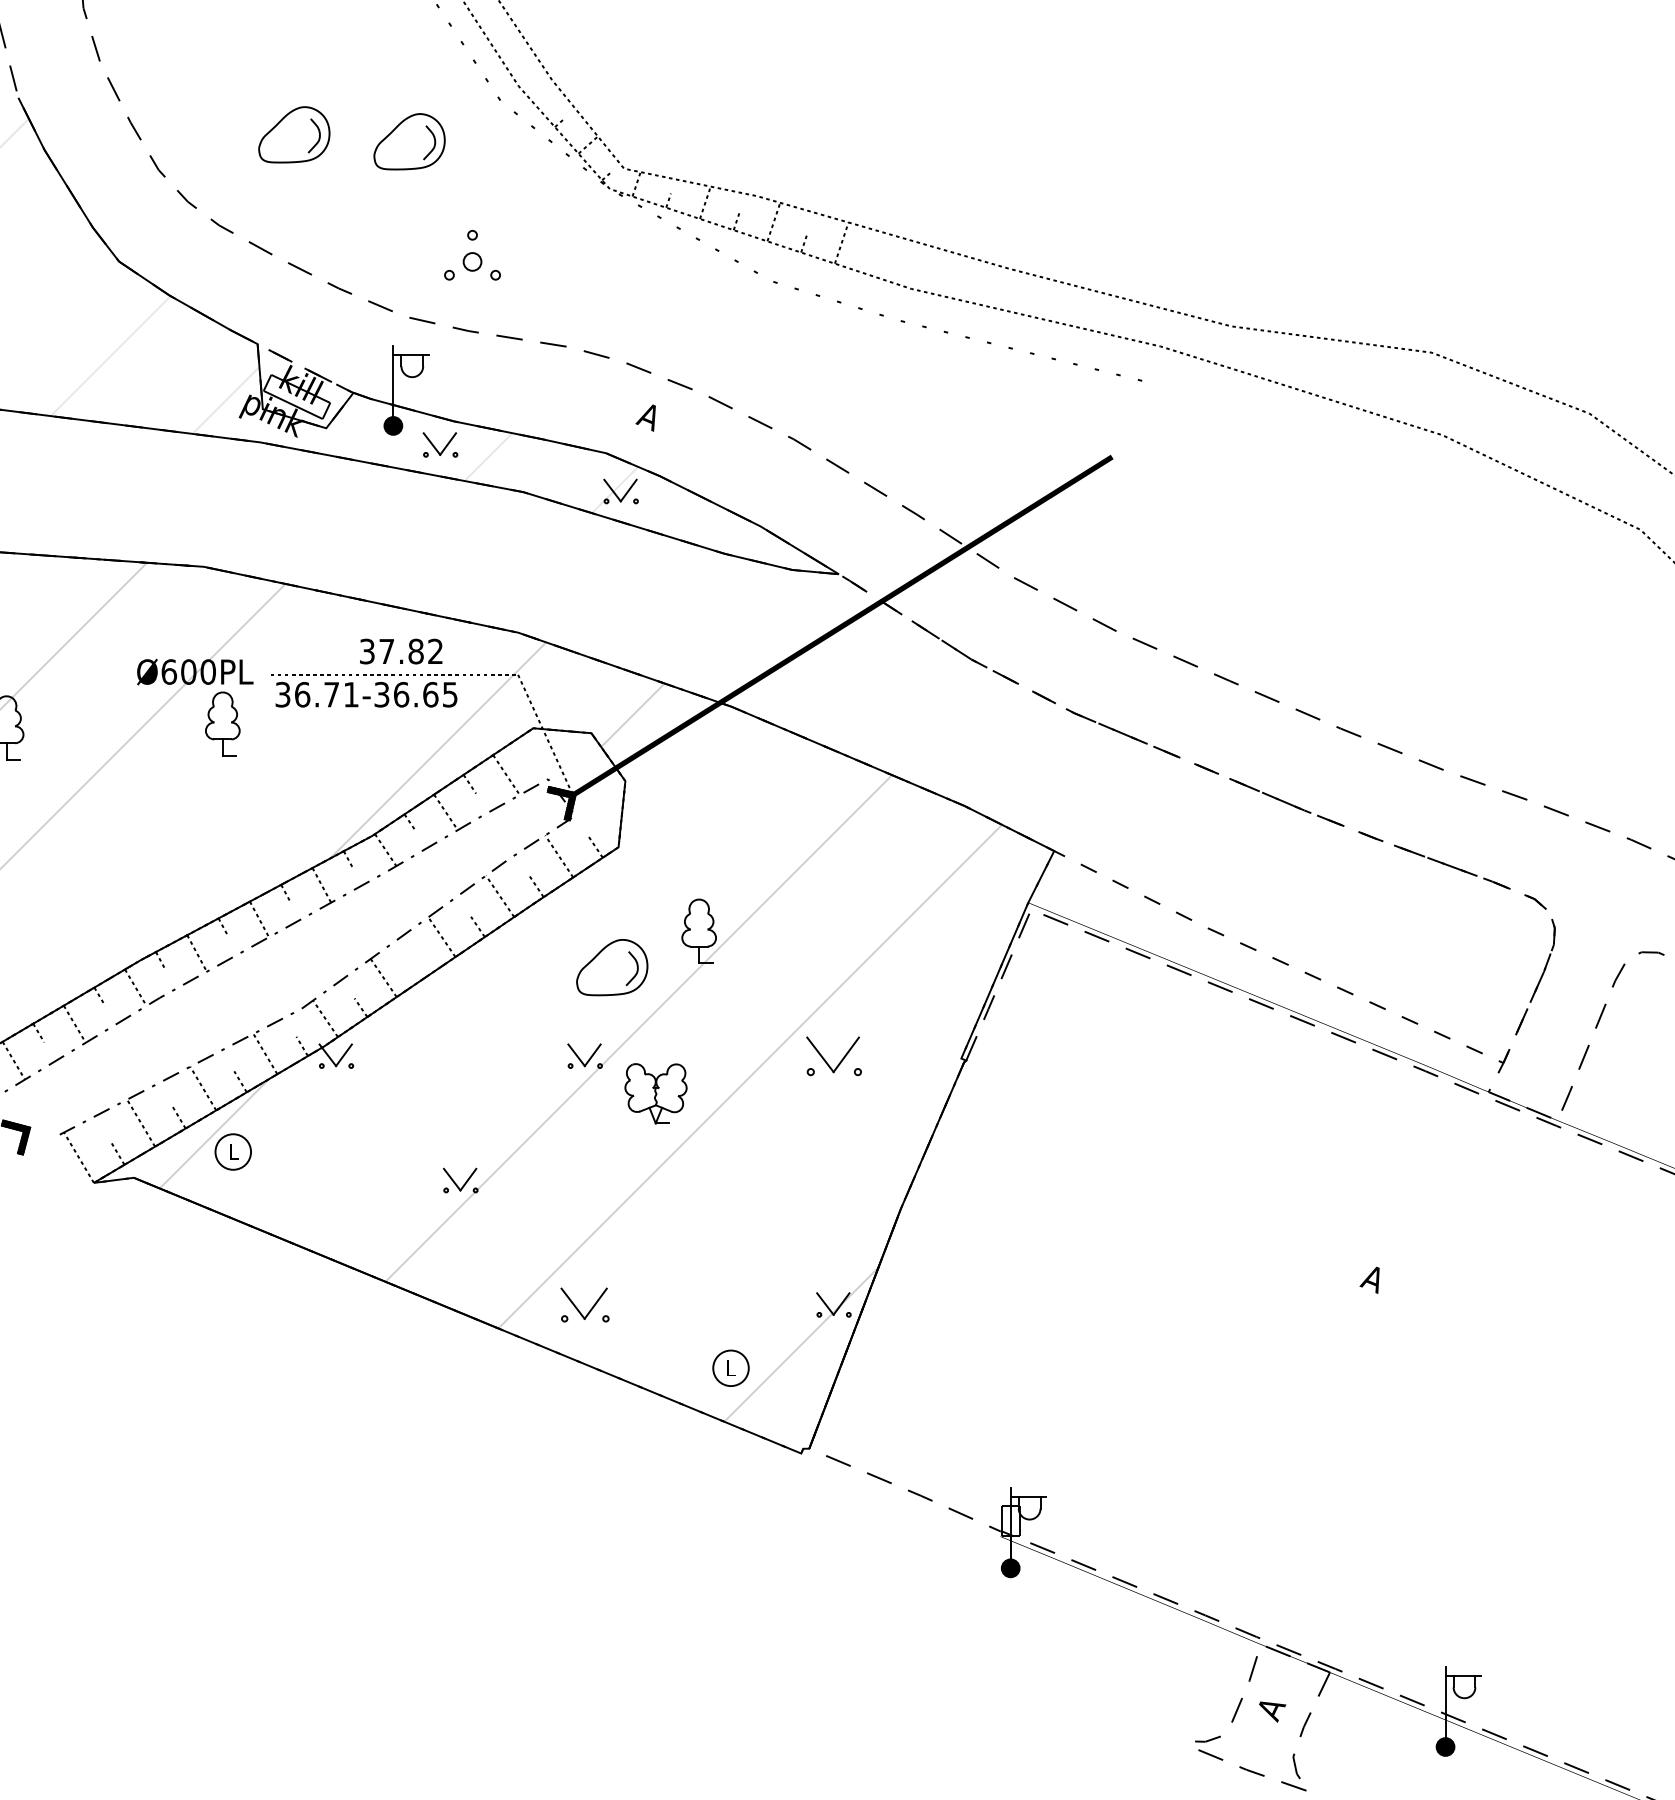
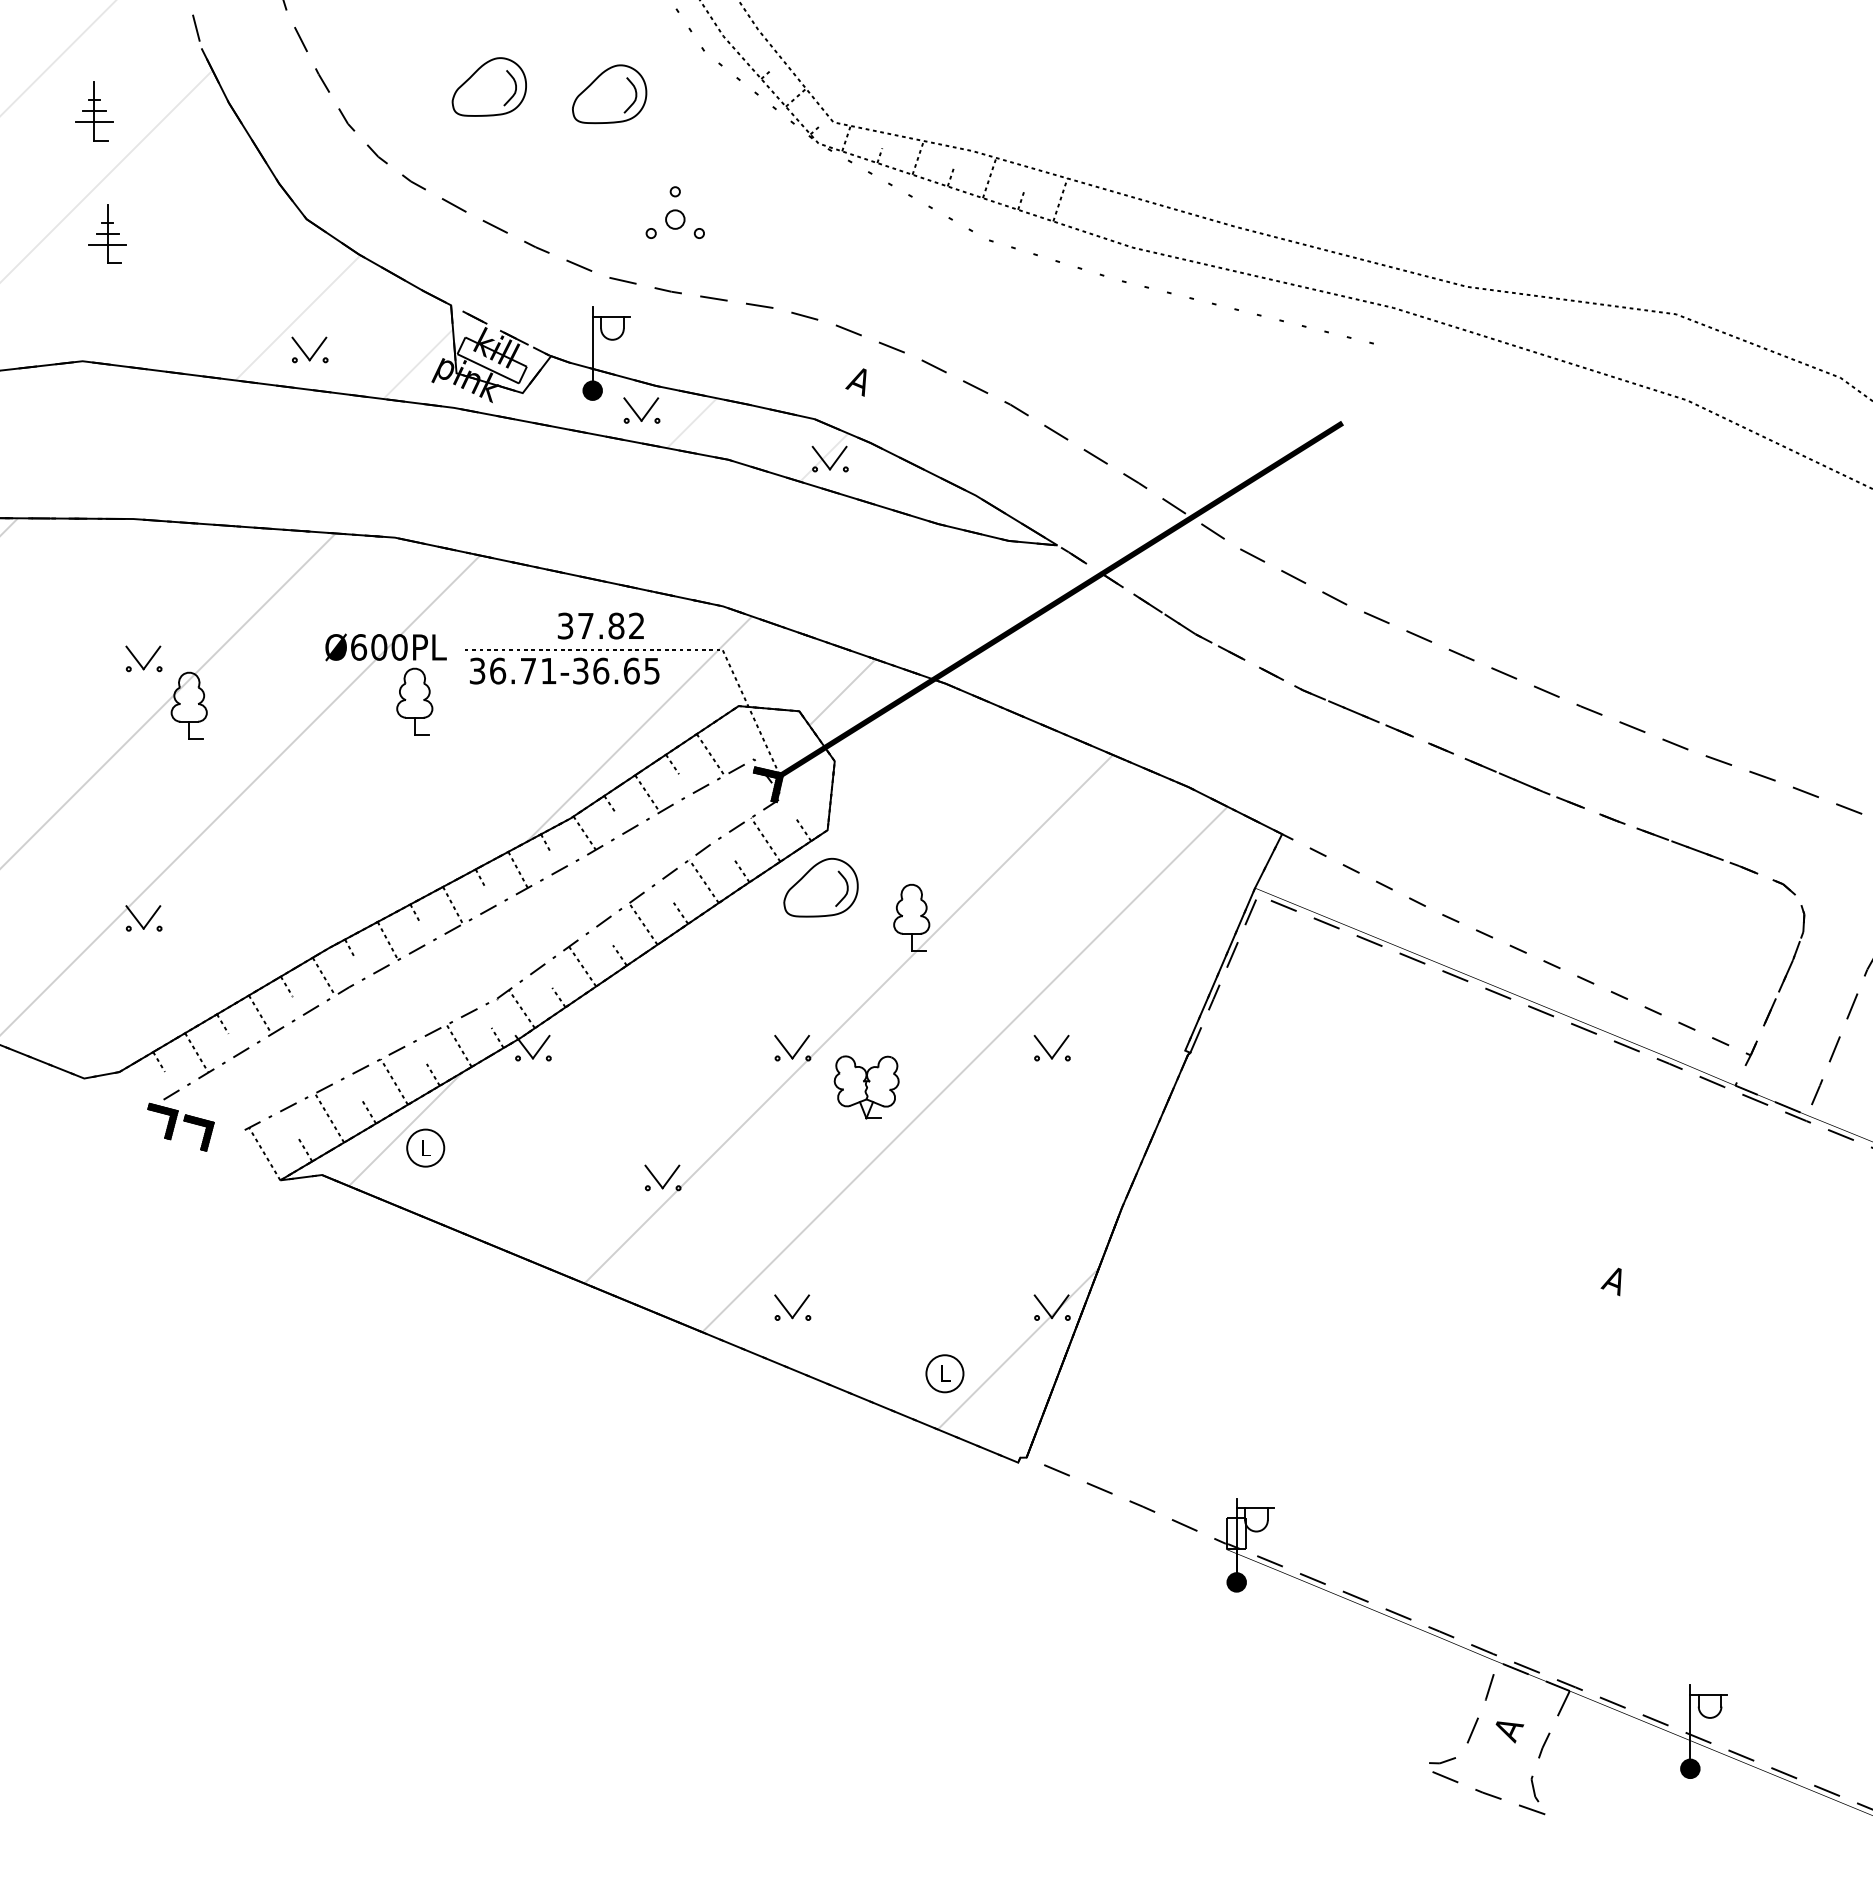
part: (121, 386) -> (309, 349), added
line: (419, 967) -> (619, 955), added
part: (611, 967) -> (820, 887), moved
part: (833, 1055) -> (1051, 1047), size x0.62
part: (584, 1304) -> (792, 1307), size x0.71

